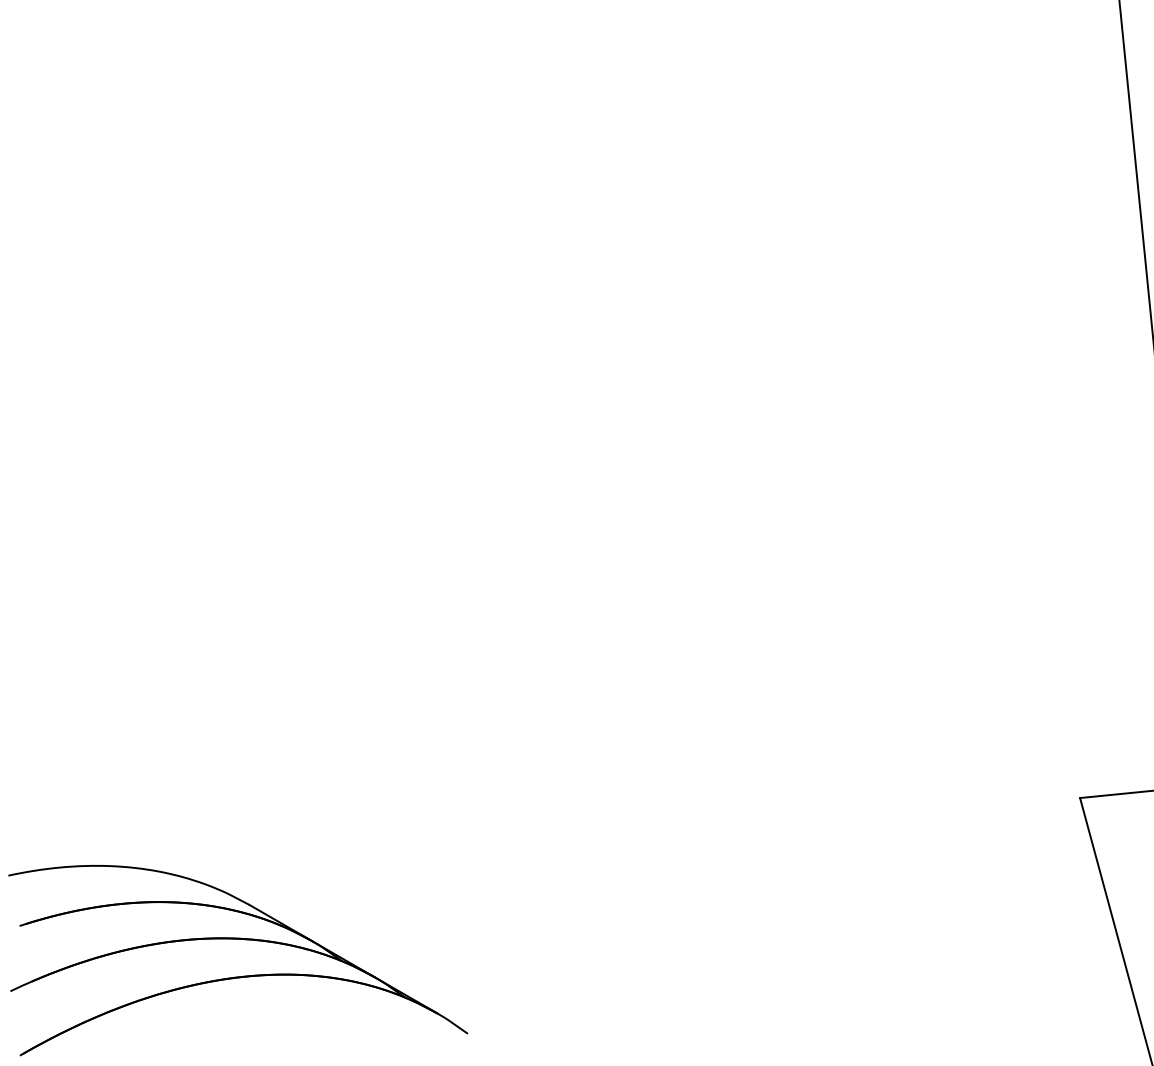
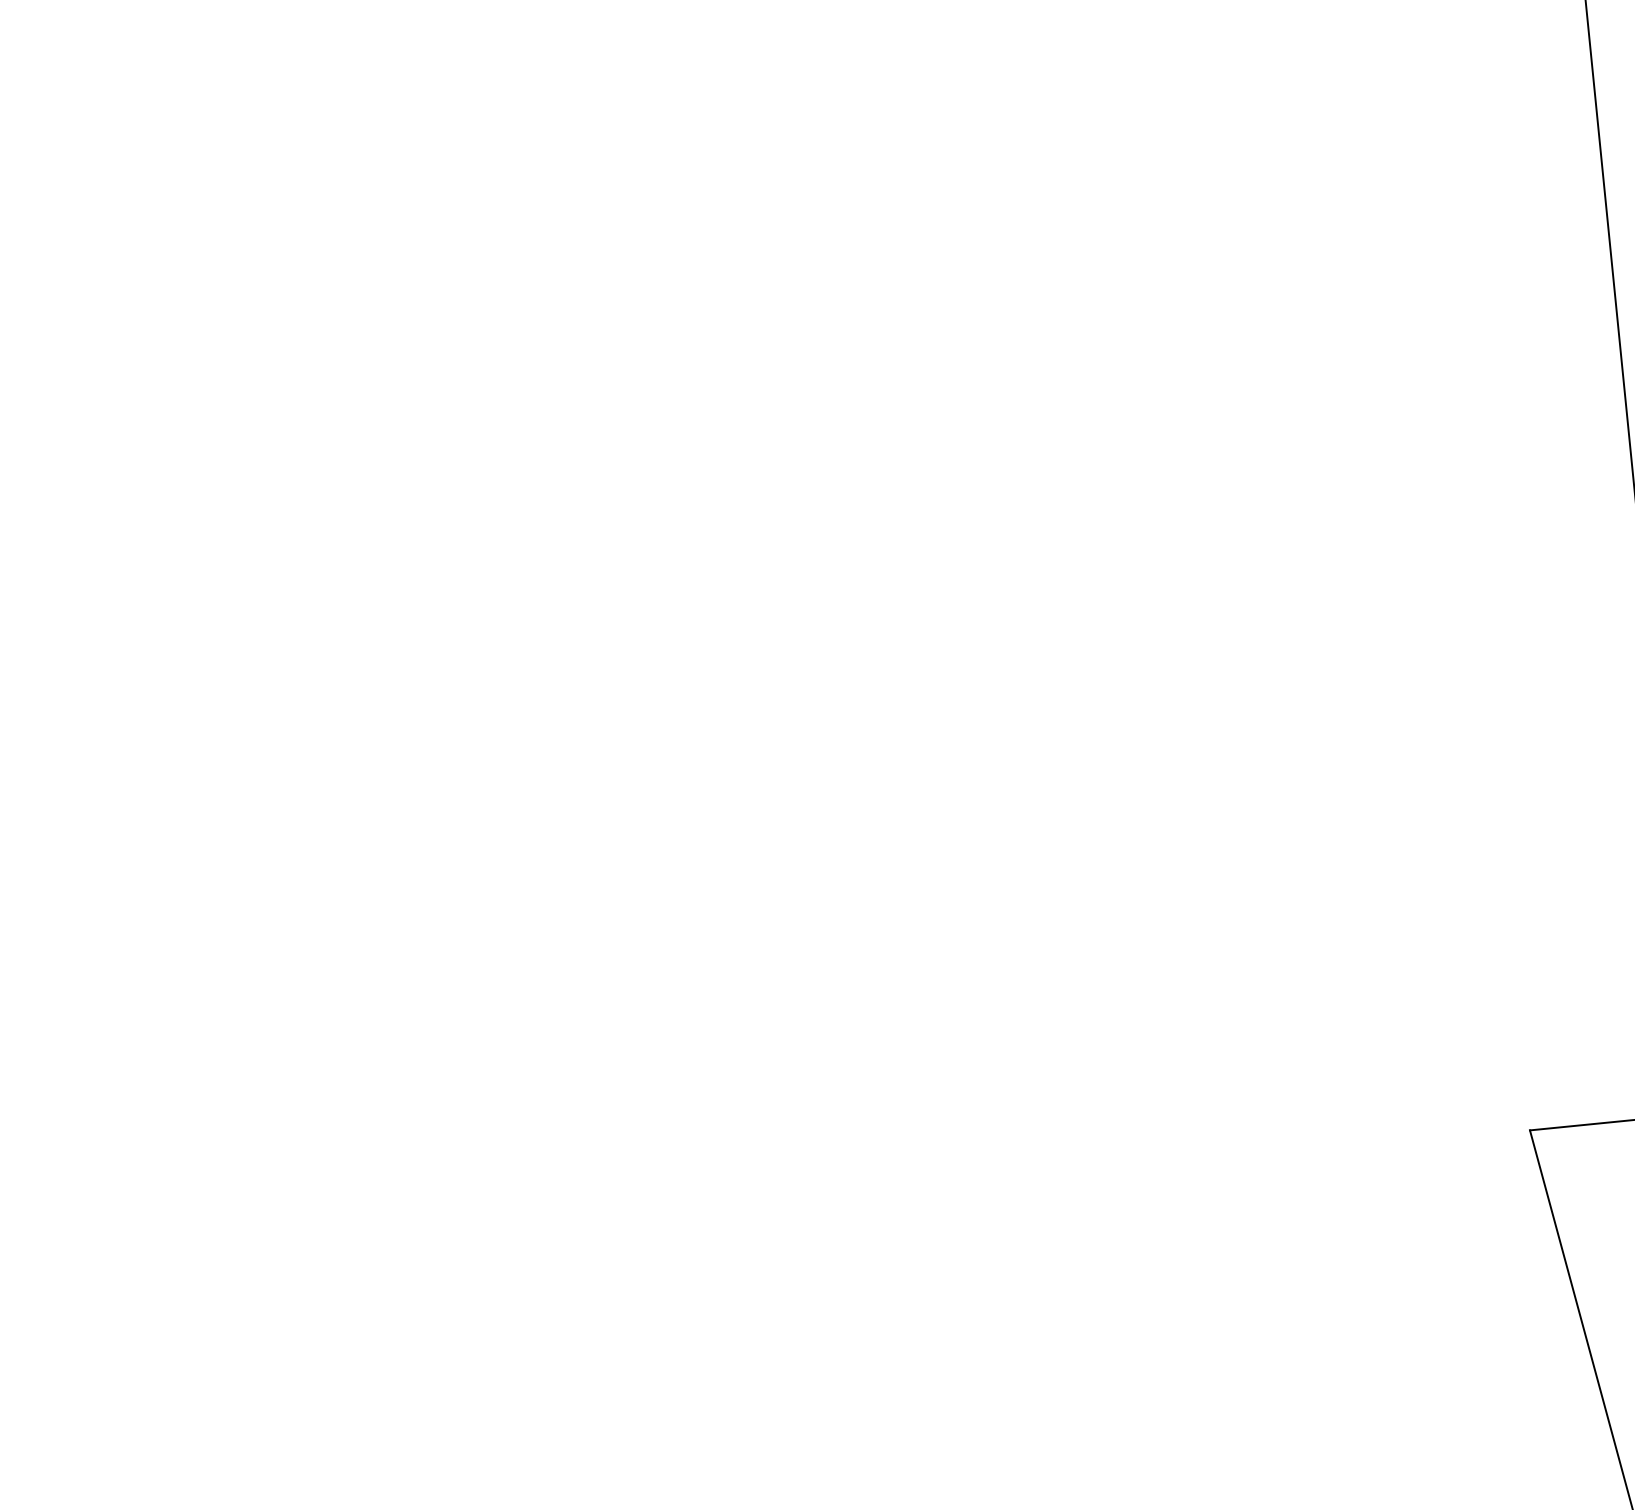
part: (241, 976) -> (342, 1382), removed

